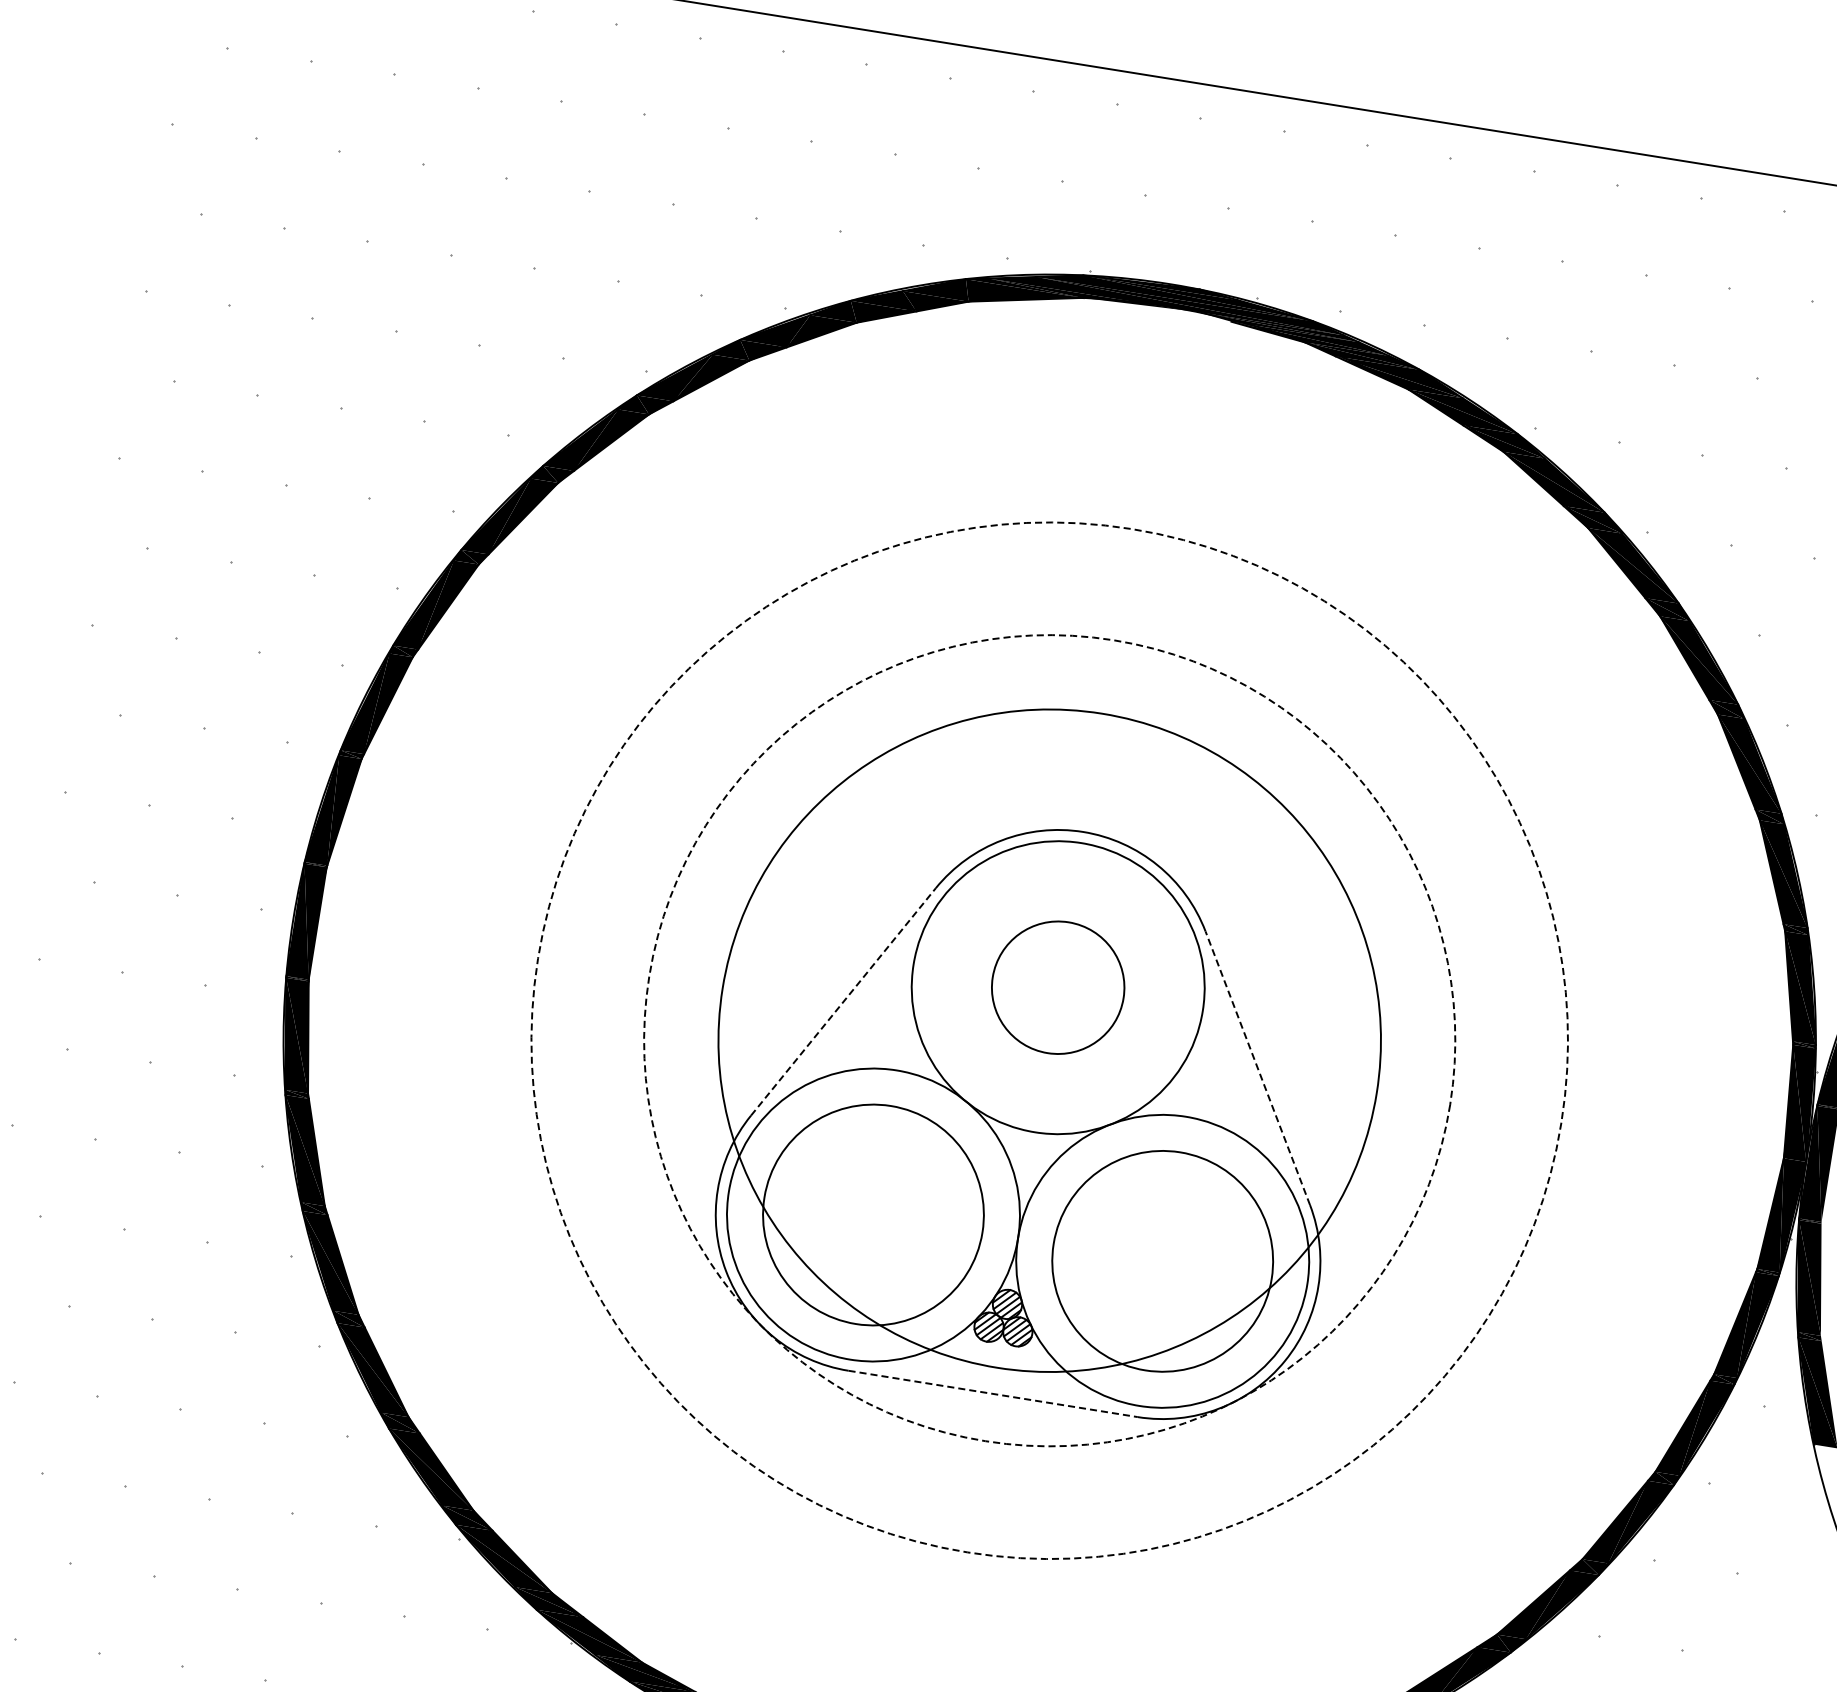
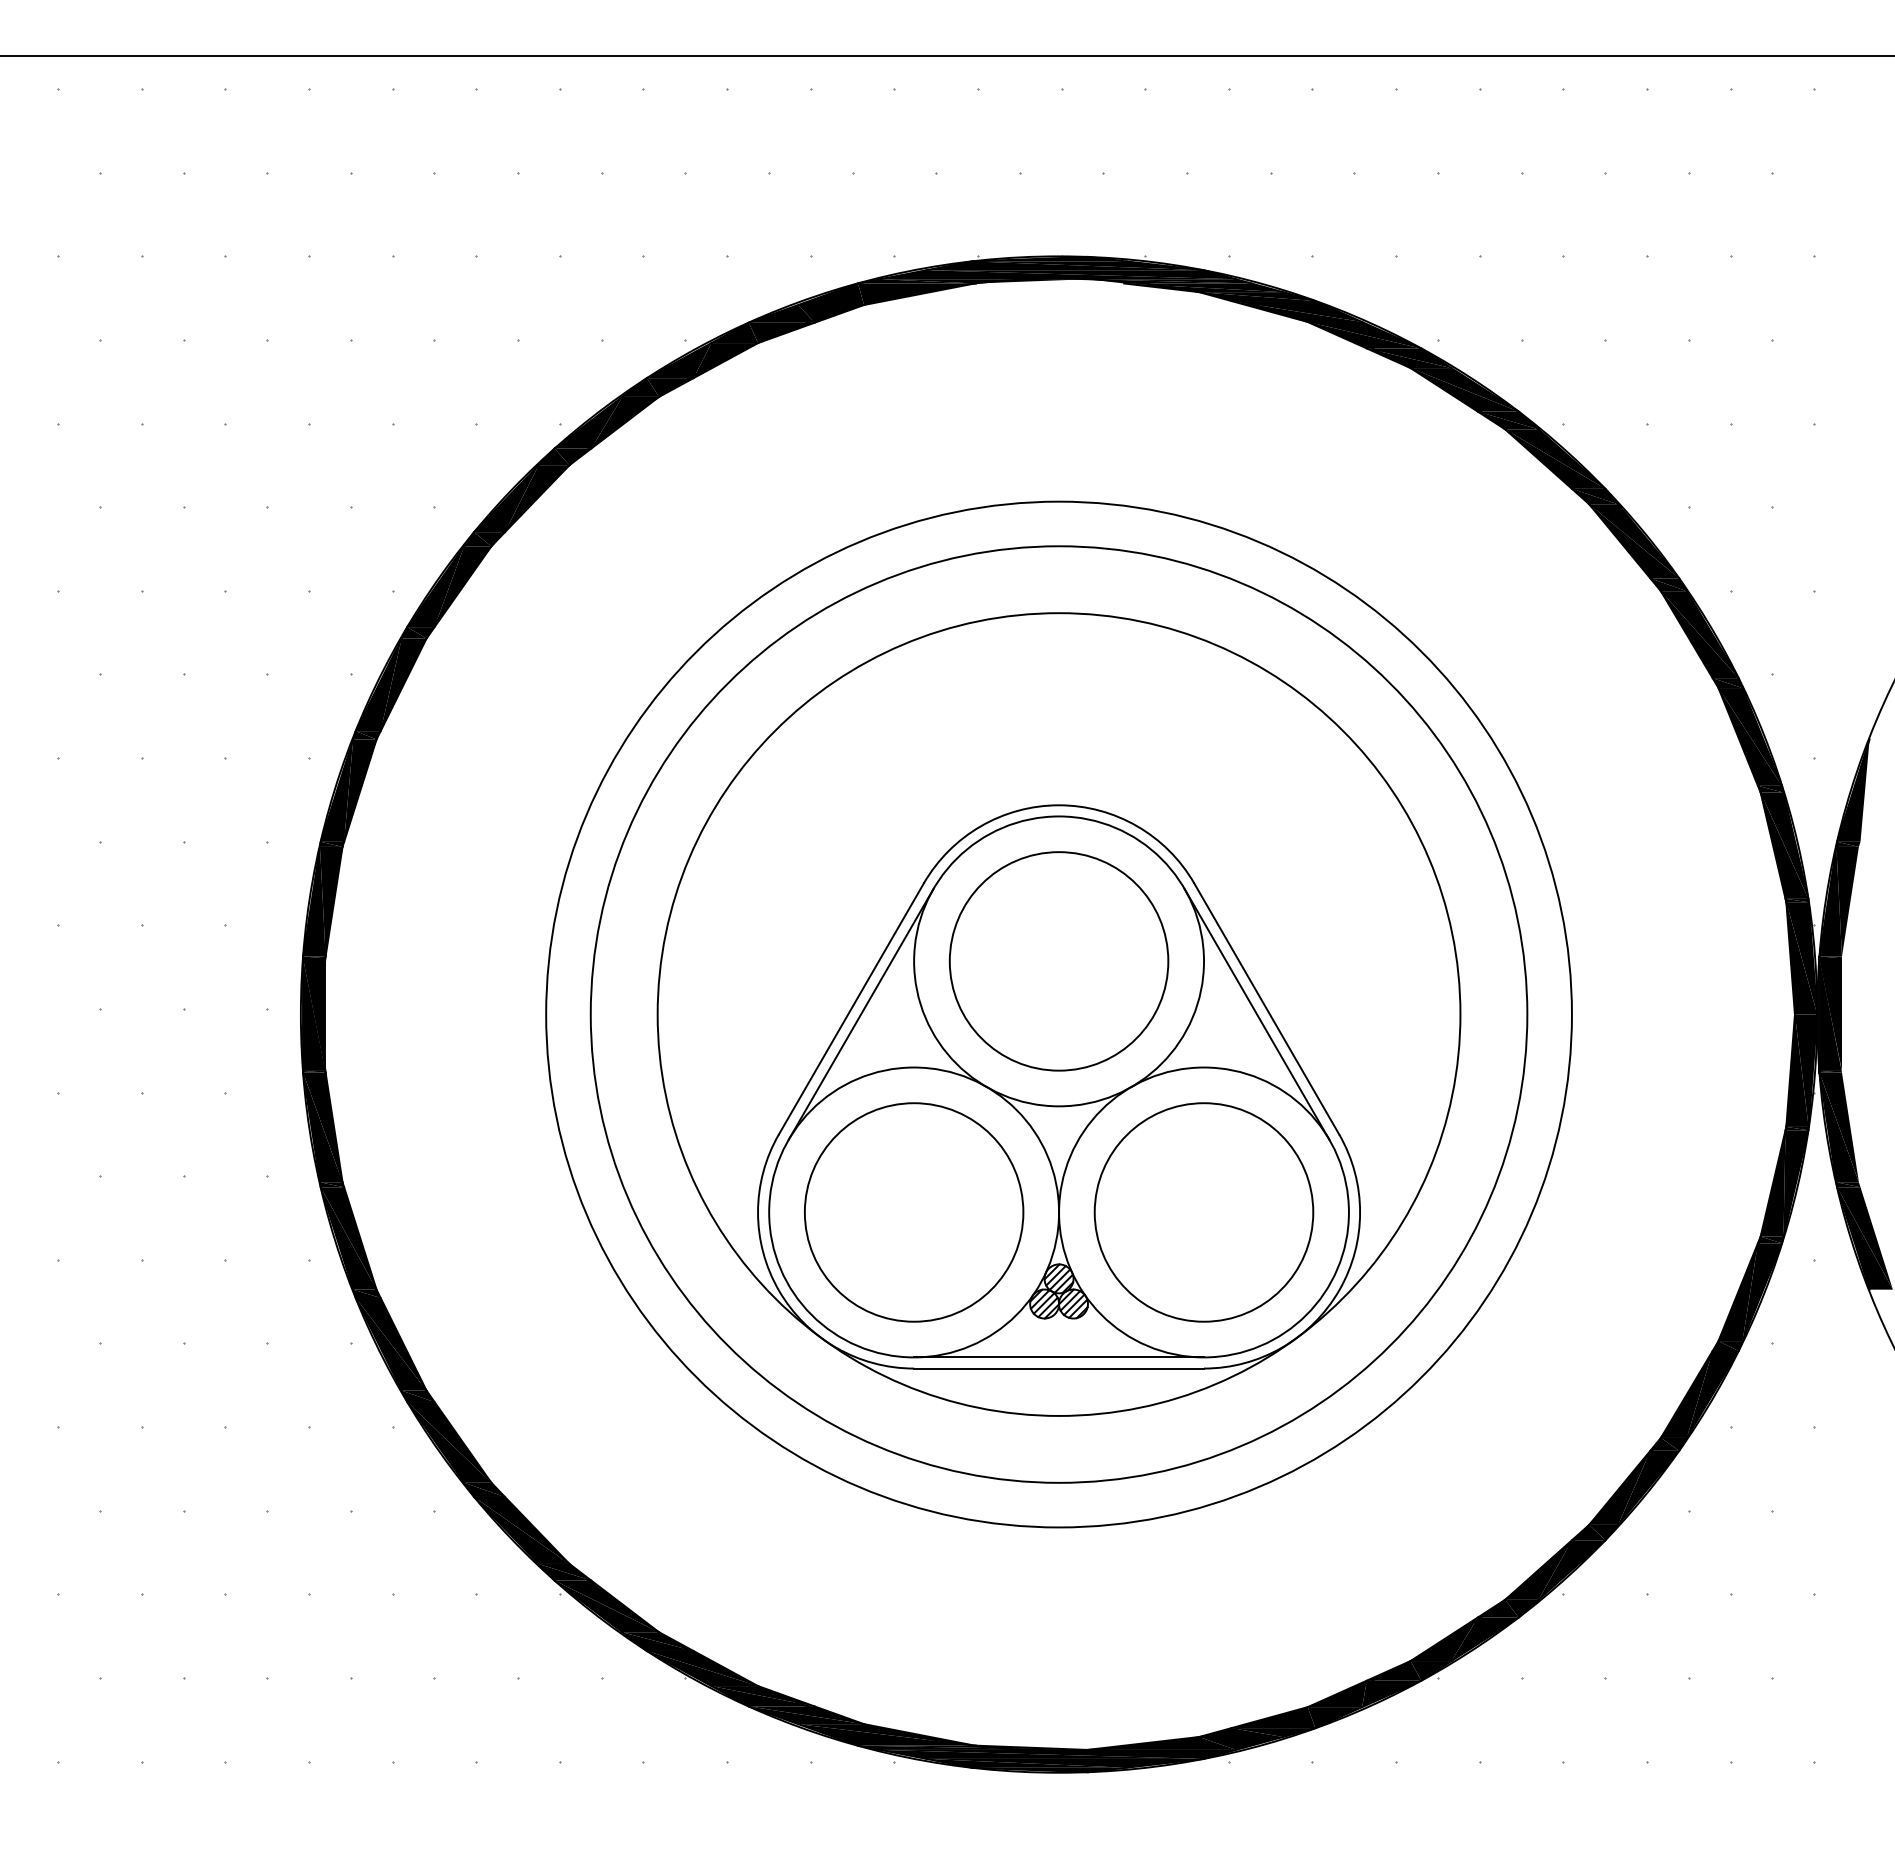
circle: (1057, 987) -> (1058, 961), size x1.67
line: (843, 1001) -> (851, 1008), dashed -> solid
line: (851, 1008) -> (860, 1014), added
circle: (1049, 1040) -> (1058, 1014), dashed -> solid
circle: (1049, 1040) -> (1058, 1014), dashed -> solid
circle: (1049, 1040) -> (1058, 1014), size x1.43
line: (1257, 1067) -> (1266, 1008), dashed -> solid
line: (1246, 1072) -> (1256, 1014), added
line: (995, 1382) -> (1059, 1357), added
line: (993, 1393) -> (1059, 1368), dashed -> solid

